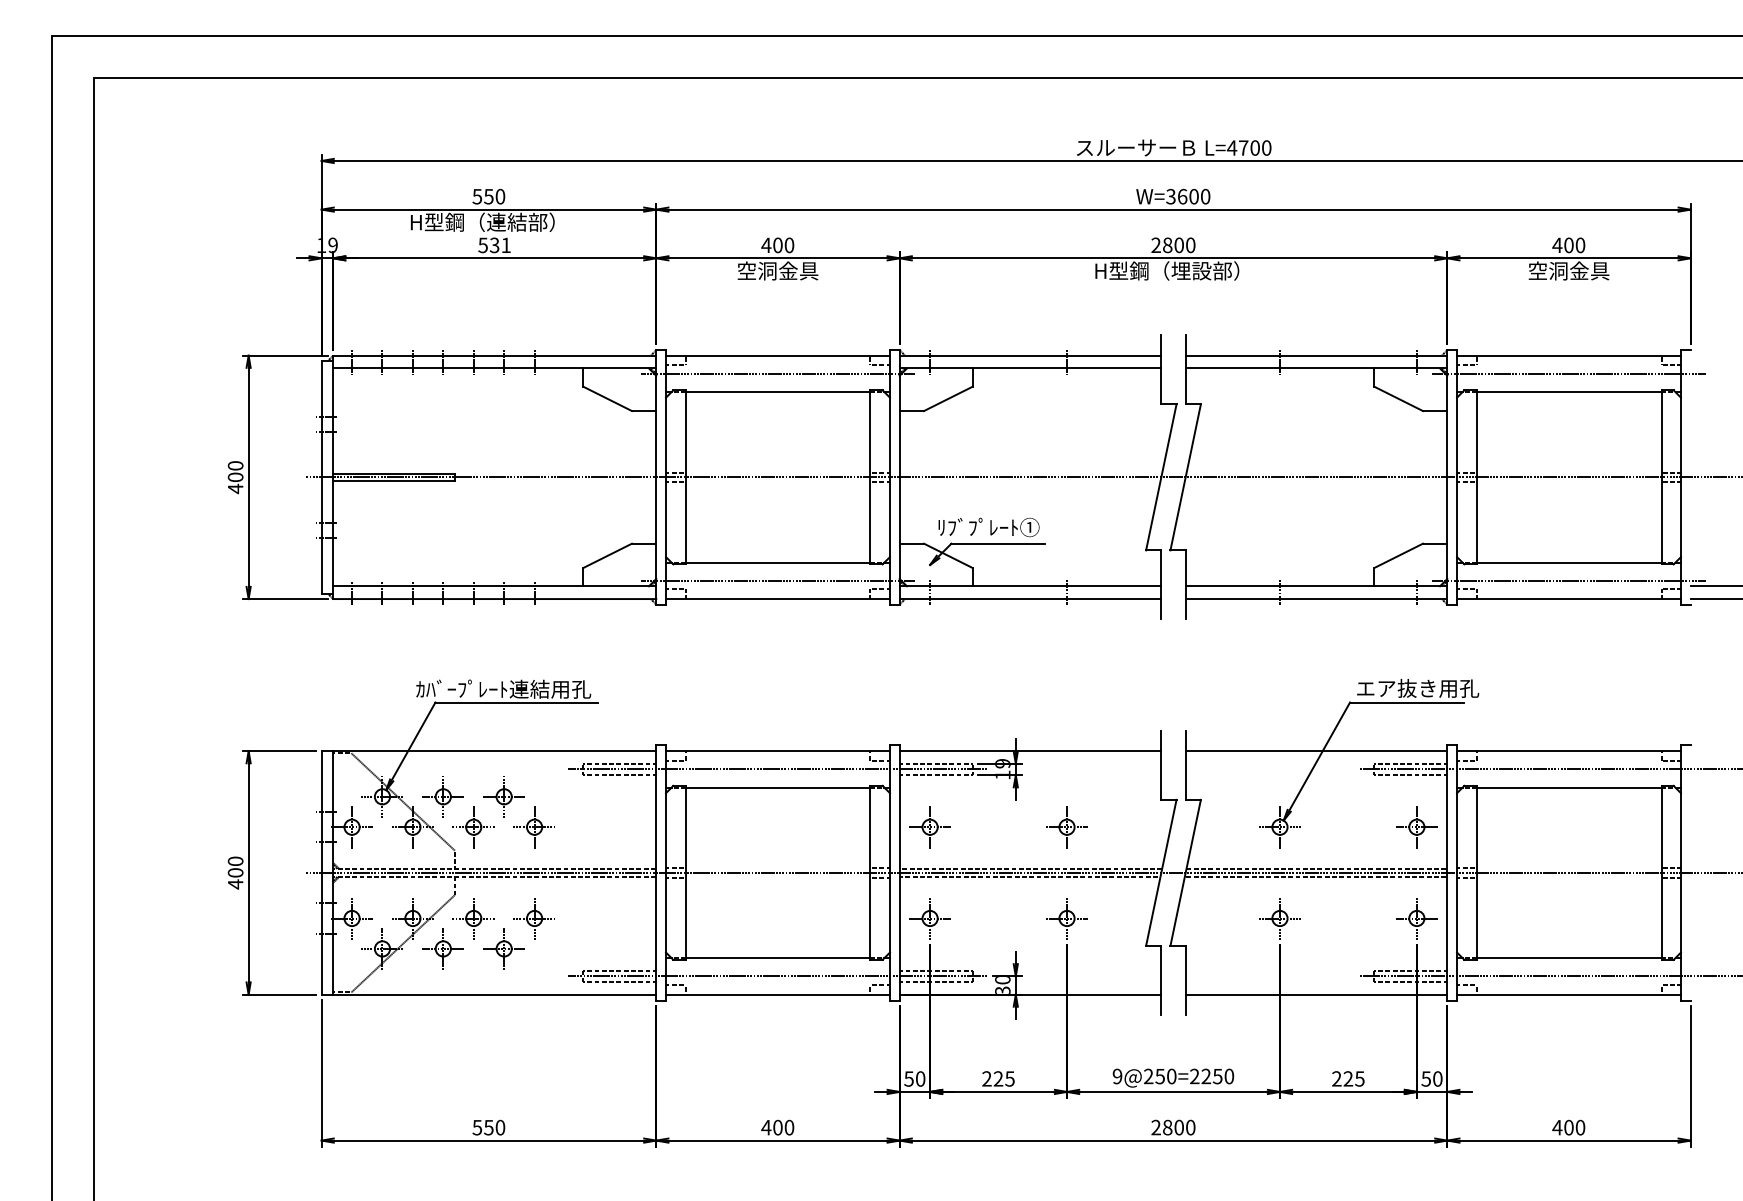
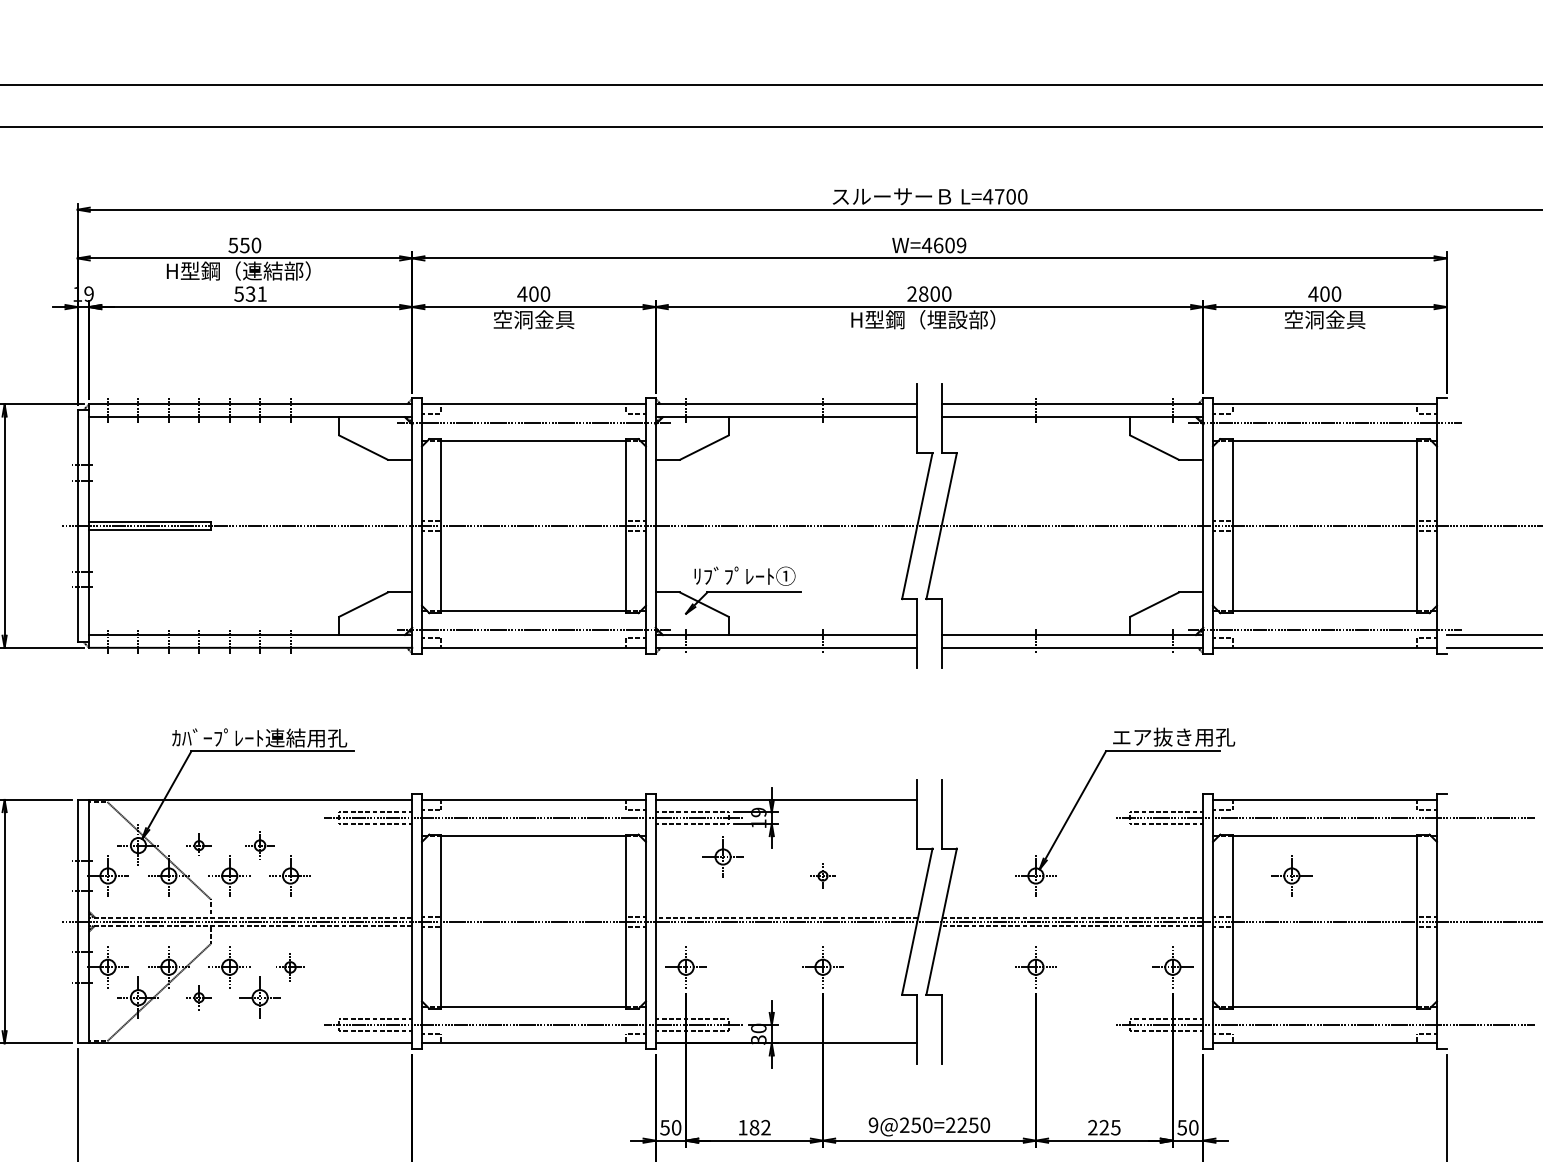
text: (1187, 196) -> (943, 245), W=3600 -> W=4609
line: (1316, 751) -> (1072, 800), removed
part: (442, 796) -> (198, 845), size x0.6
part: (503, 796) -> (259, 845), size x0.7
part: (929, 827) -> (722, 857), moved
part: (1066, 827) -> (822, 876), size x0.6
part: (1416, 827) -> (1291, 876), moved
line: (1029, 876) -> (785, 925), removed
part: (533, 918) -> (289, 967), size x0.7
part: (442, 948) -> (198, 997), size x0.6
line: (1316, 994) -> (1072, 1043), removed
text: (998, 1078) -> (754, 1127), 225 -> 182

